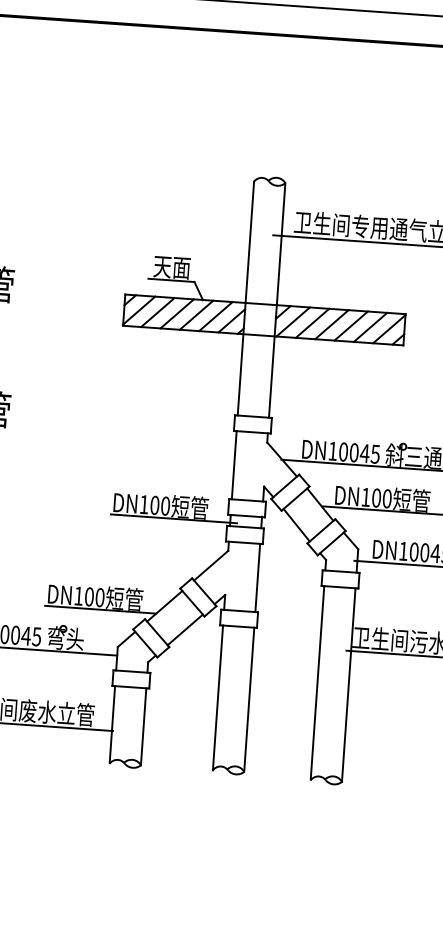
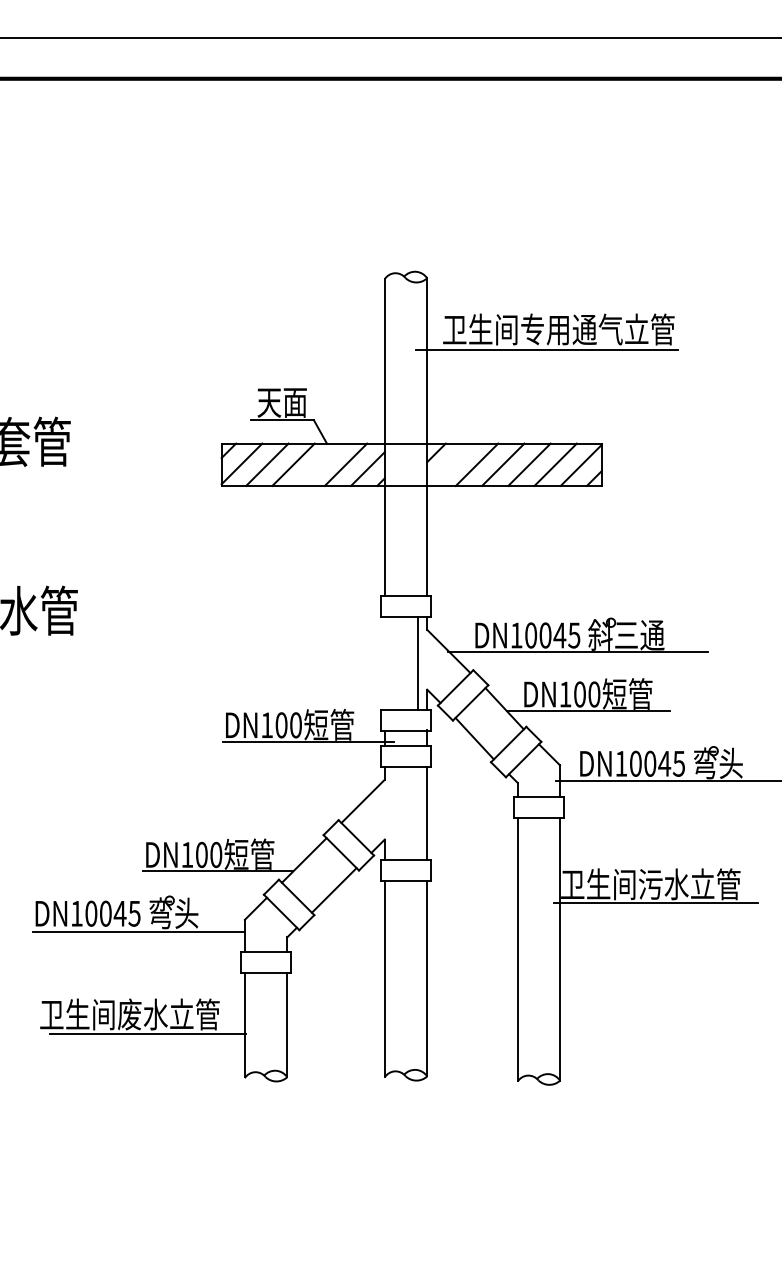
line: (196, 315) -> (319, 464), removed
line: (292, 321) -> (450, 464), removed
line: (234, 465) -> (417, 663), moved

